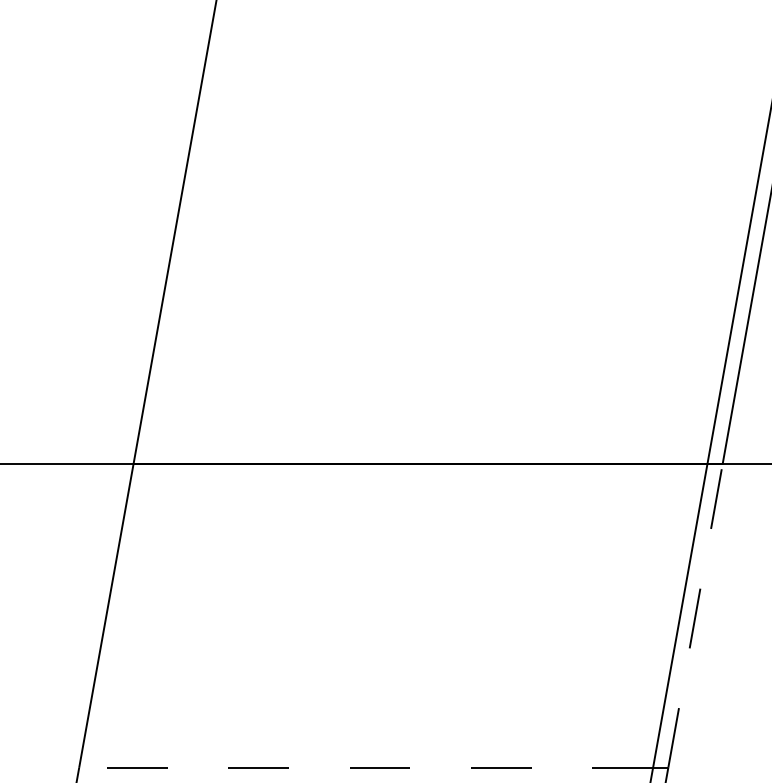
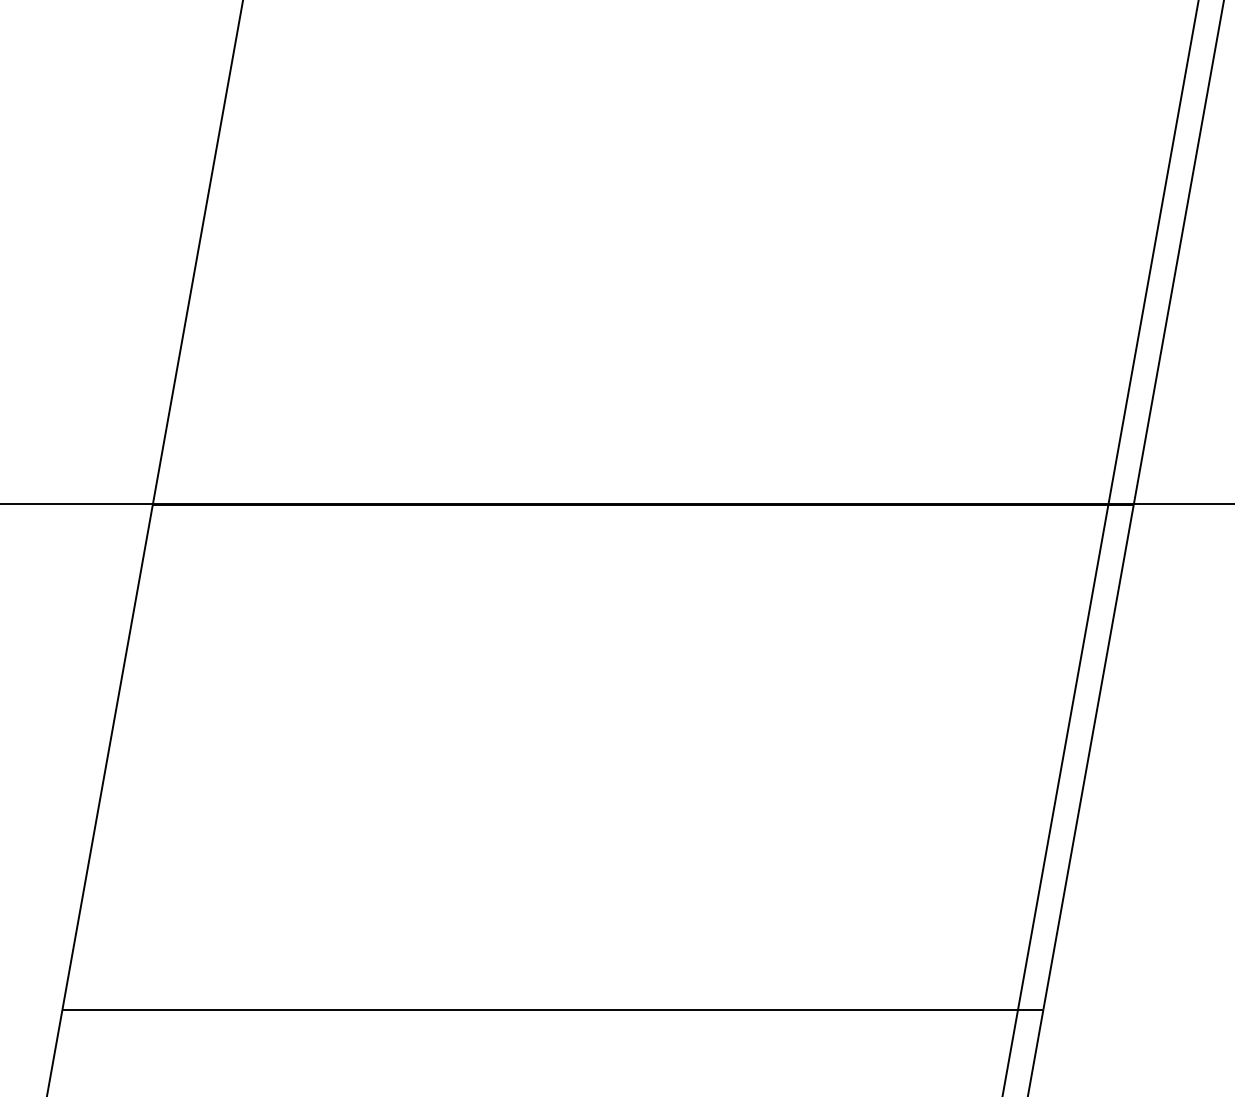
line: (695, 615) -> (1088, 756), dashed -> solid
line: (366, 767) -> (540, 1009), dashed -> solid

